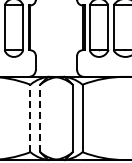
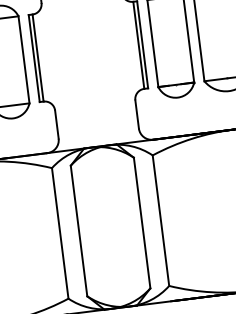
line: (30, 118) -> (60, 233), dashed -> solid
line: (40, 118) -> (79, 231), dashed -> solid

